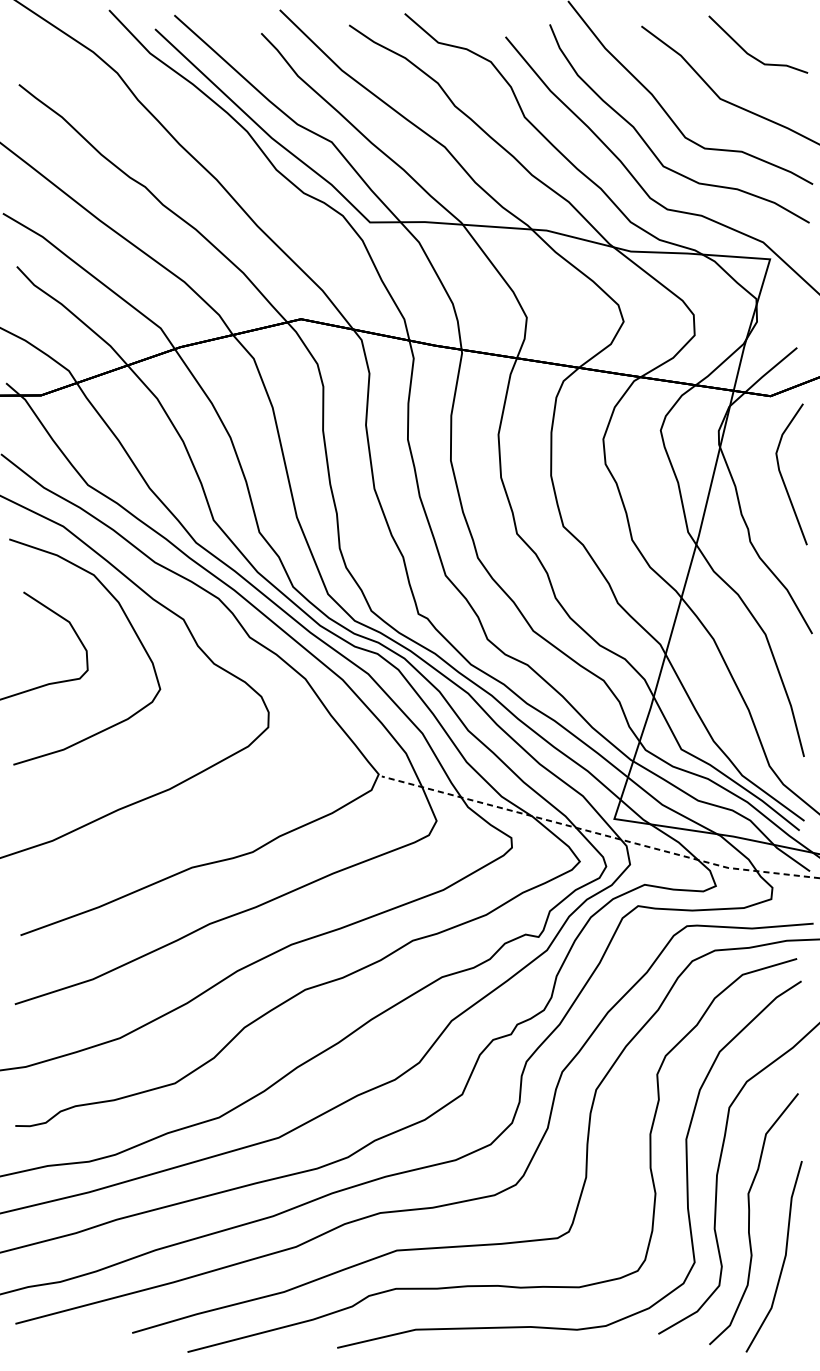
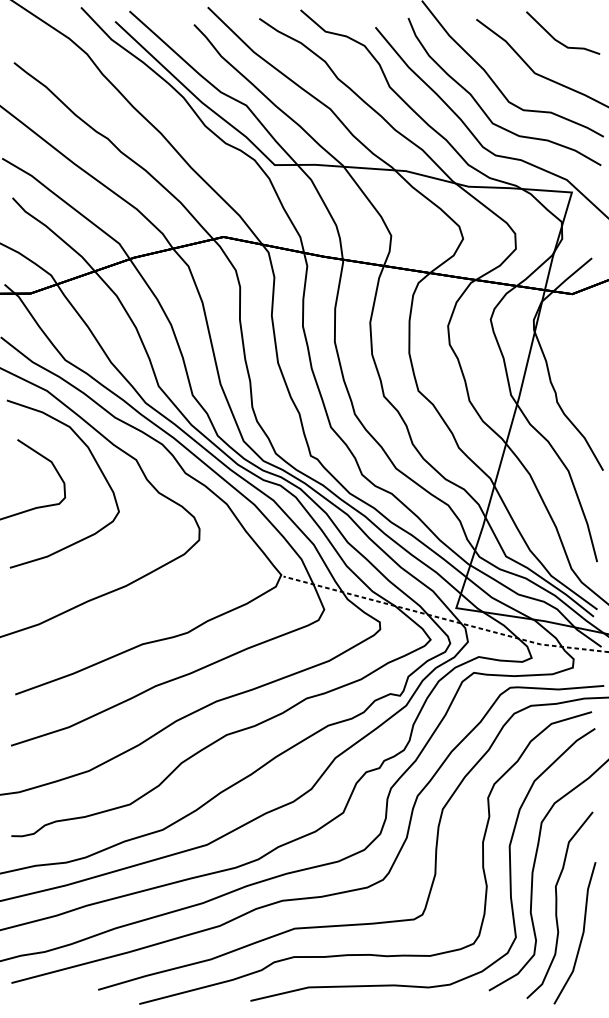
line: (782, 476) -> (581, 353), removed

